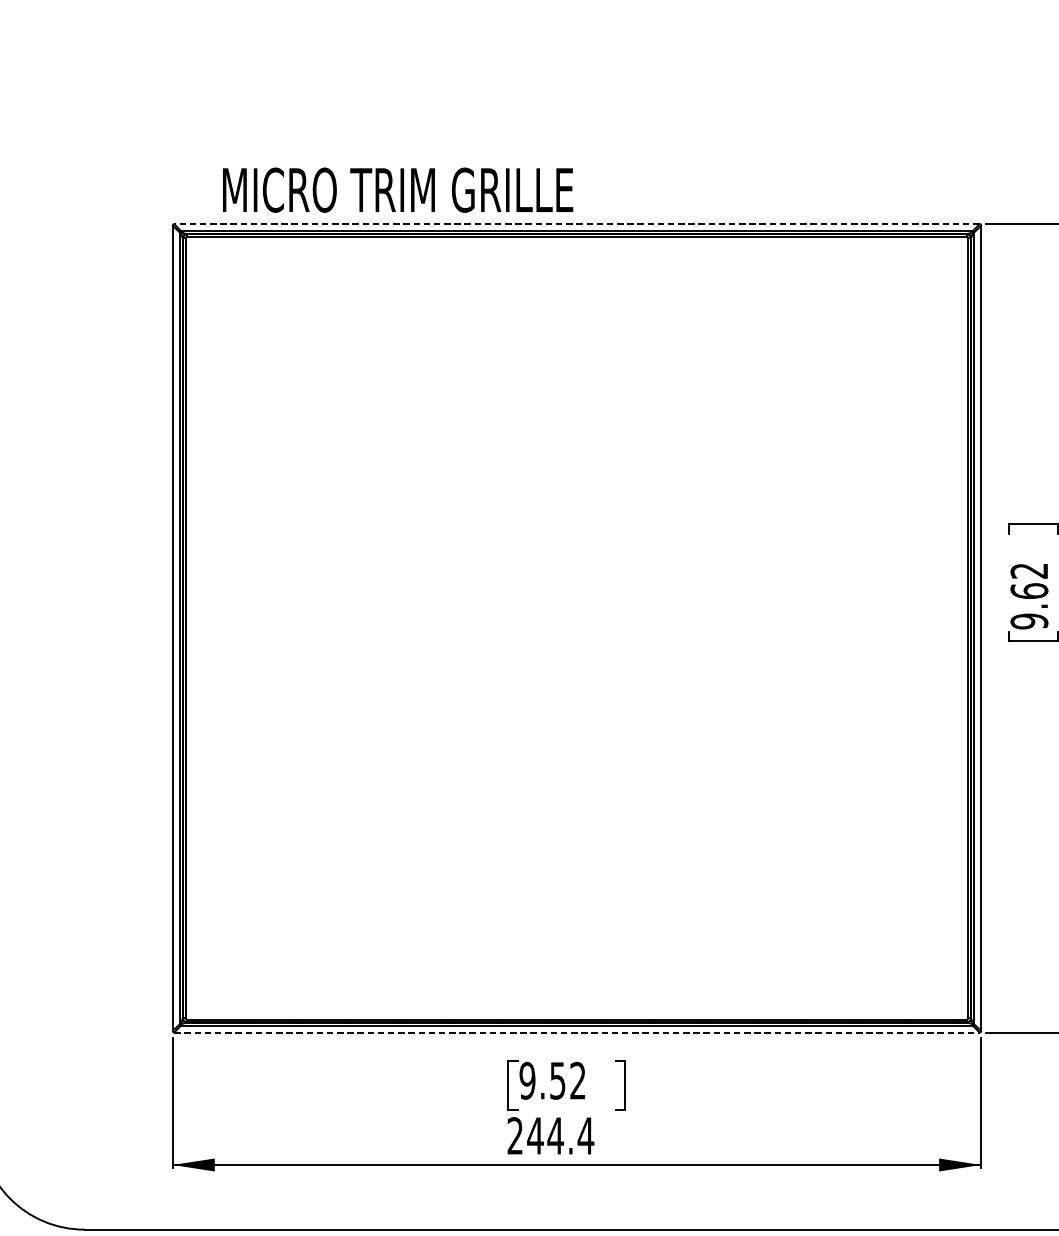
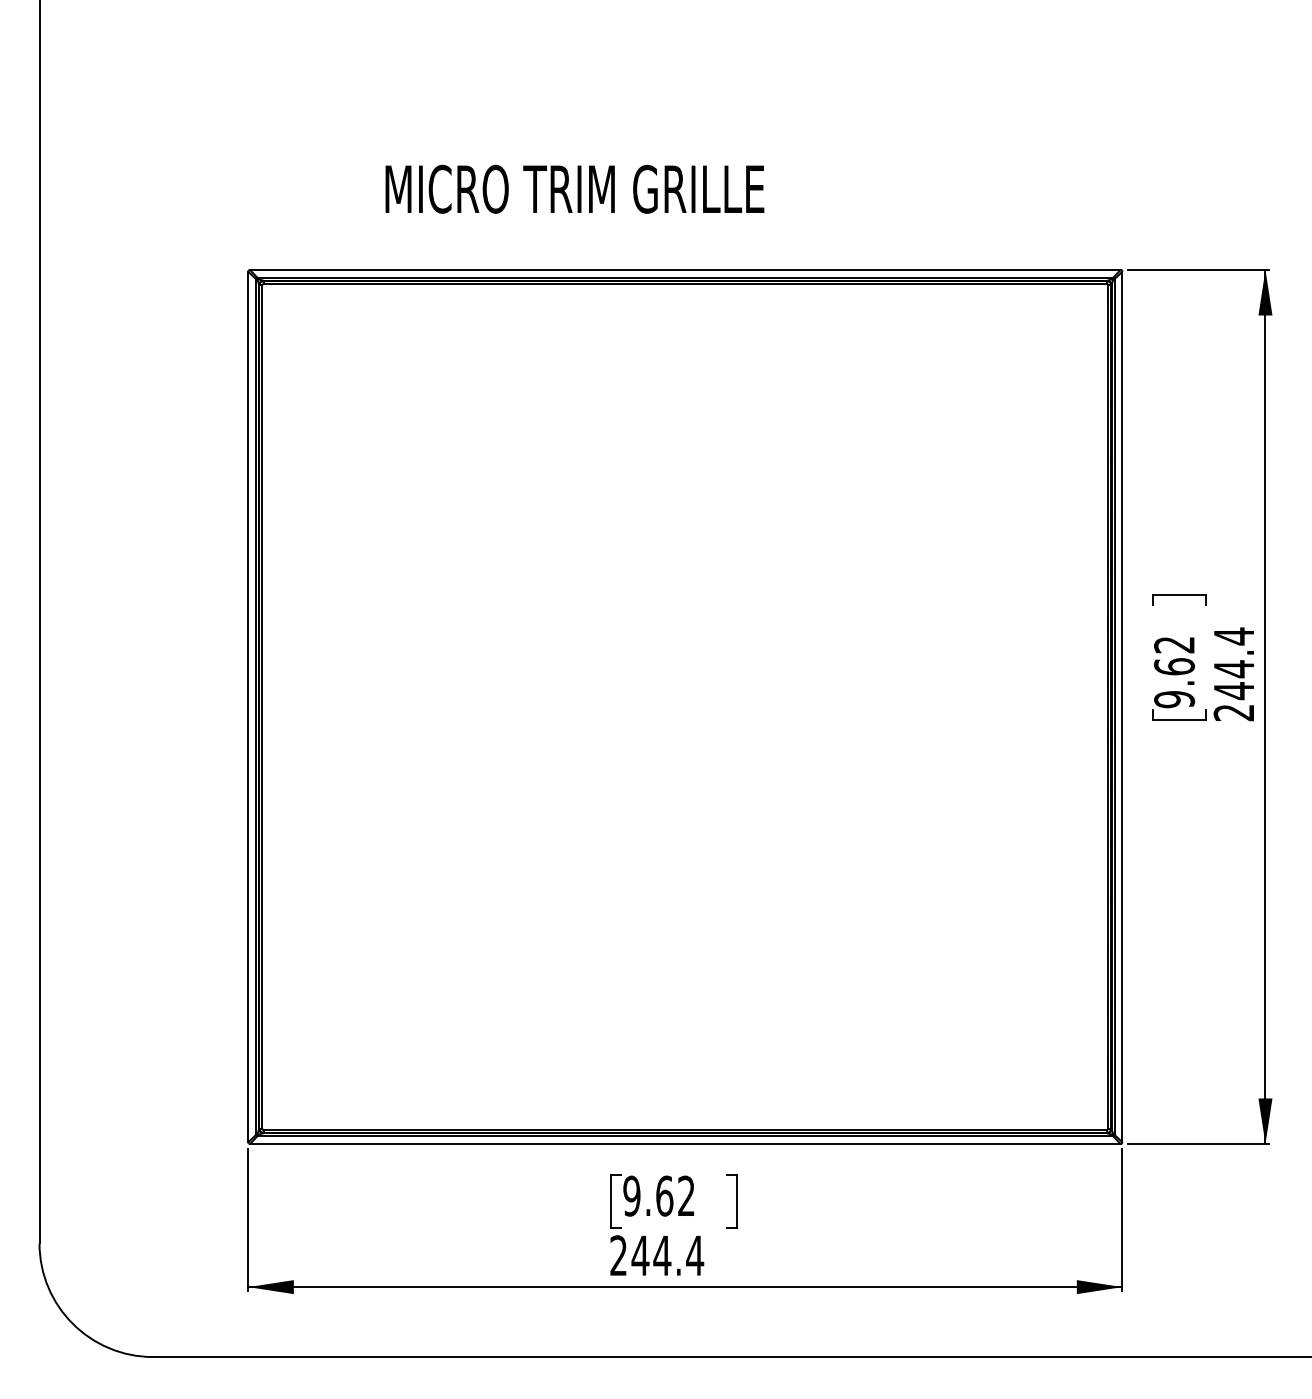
text: (397, 189) -> (574, 188), moved
line: (576, 223) -> (684, 269), dashed -> solid
line: (577, 1033) -> (685, 1144), dashed -> solid
text: (557, 1080) -> (664, 1195), 9.52 -> 9.62

